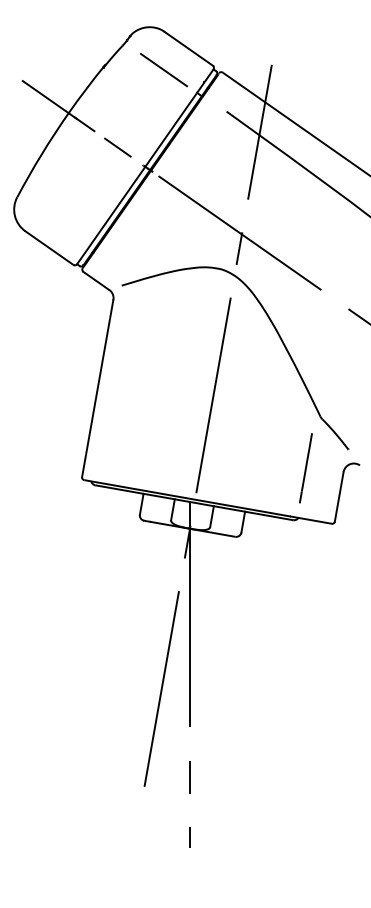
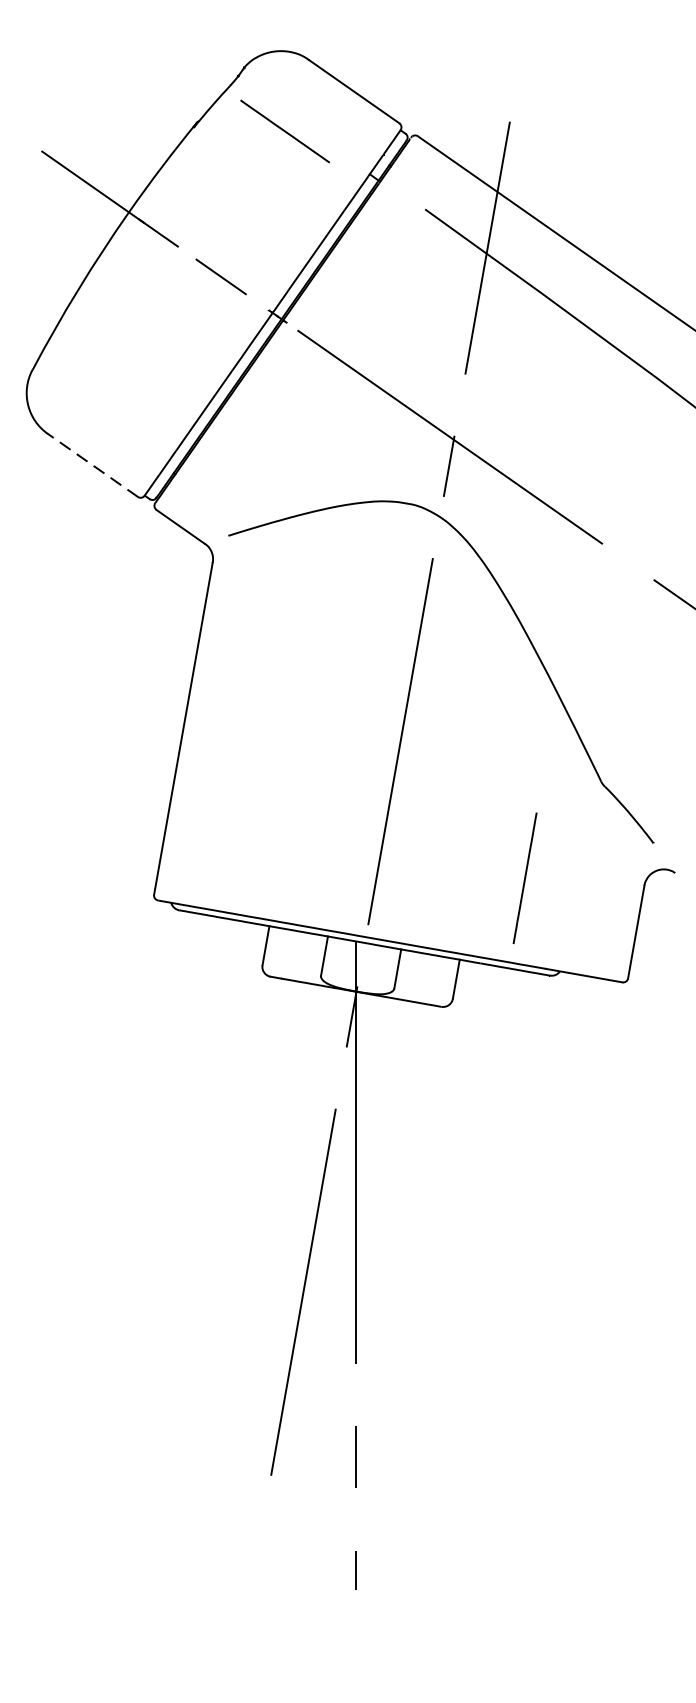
line: (163, 70) -> (284, 132), moved
line: (49, 248) -> (92, 466), solid -> dashed
line: (305, 468) -> (524, 878), moved

